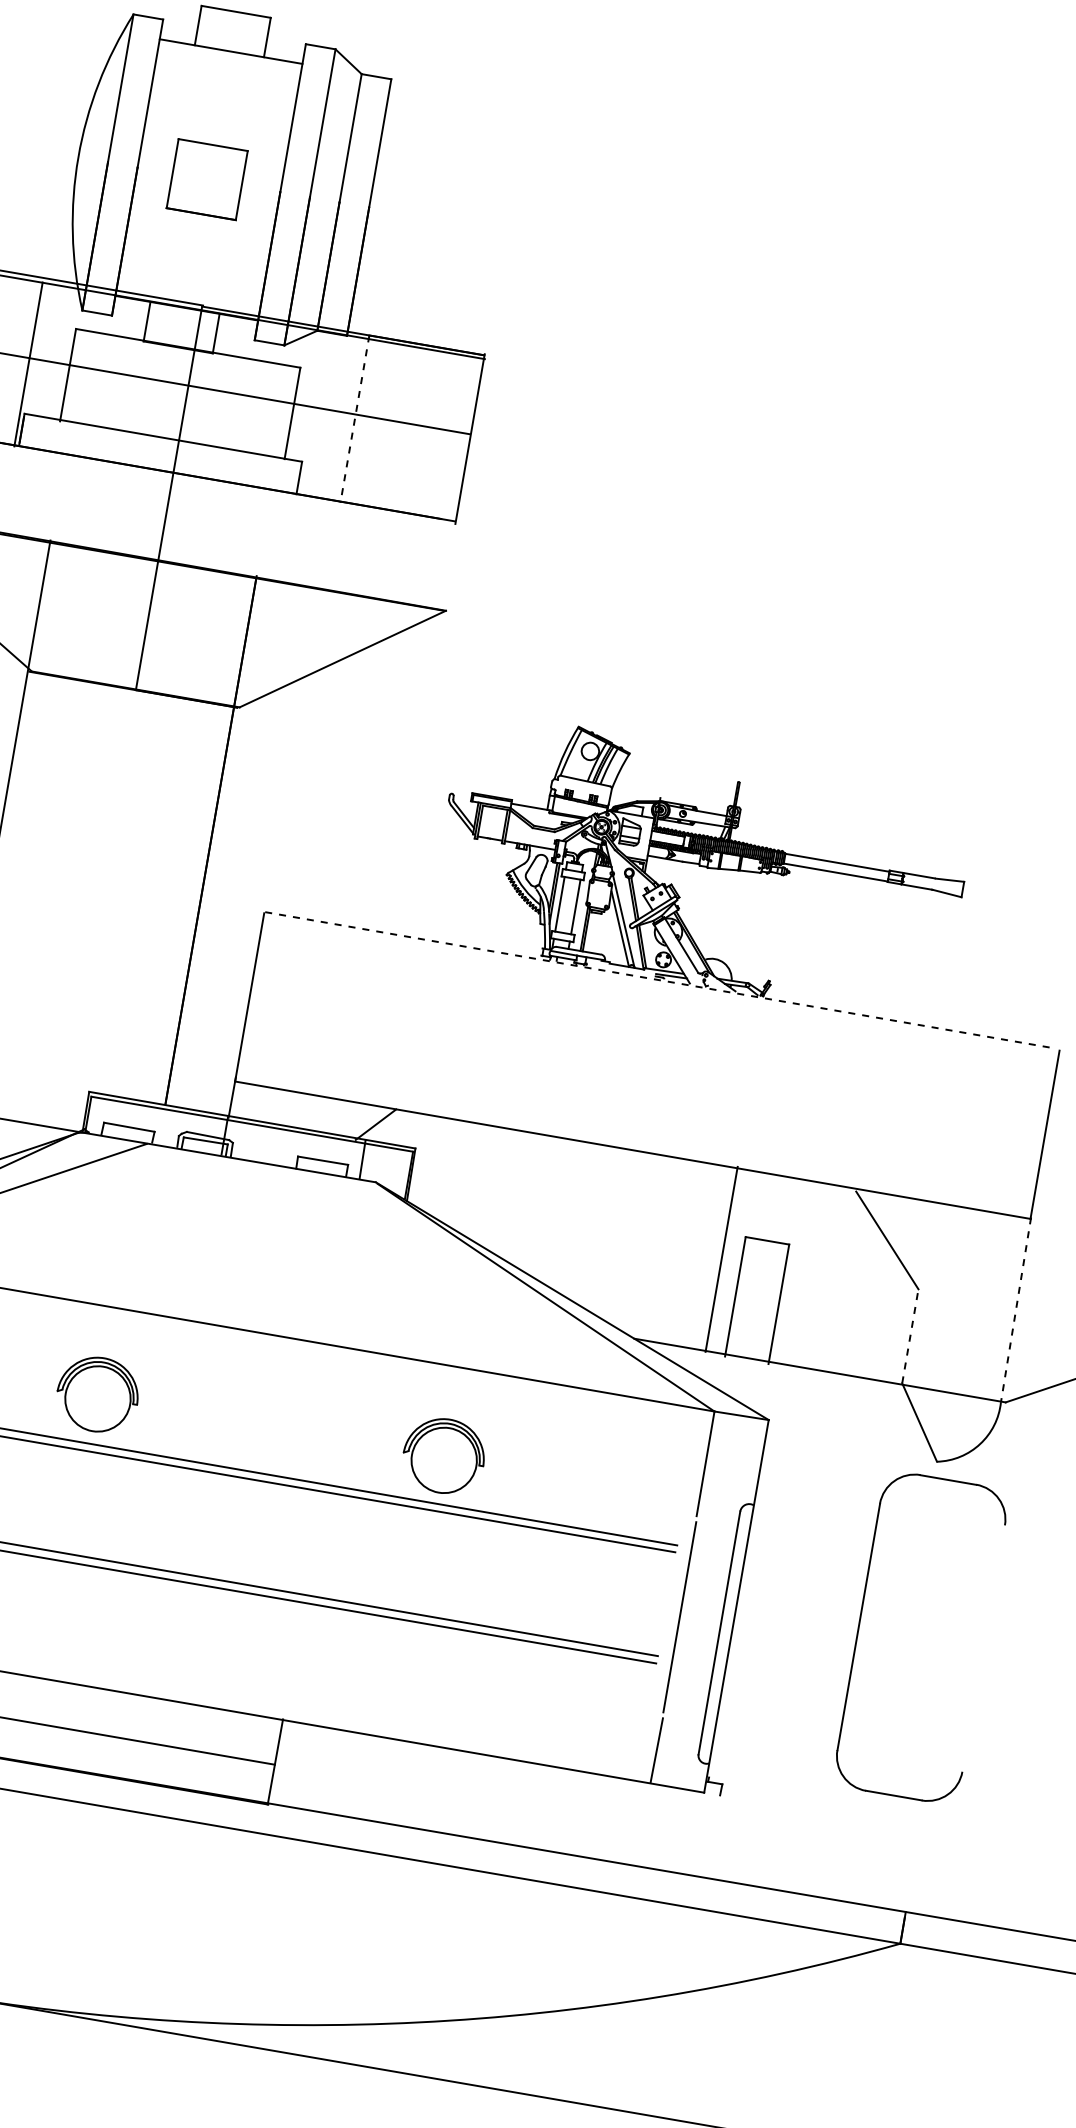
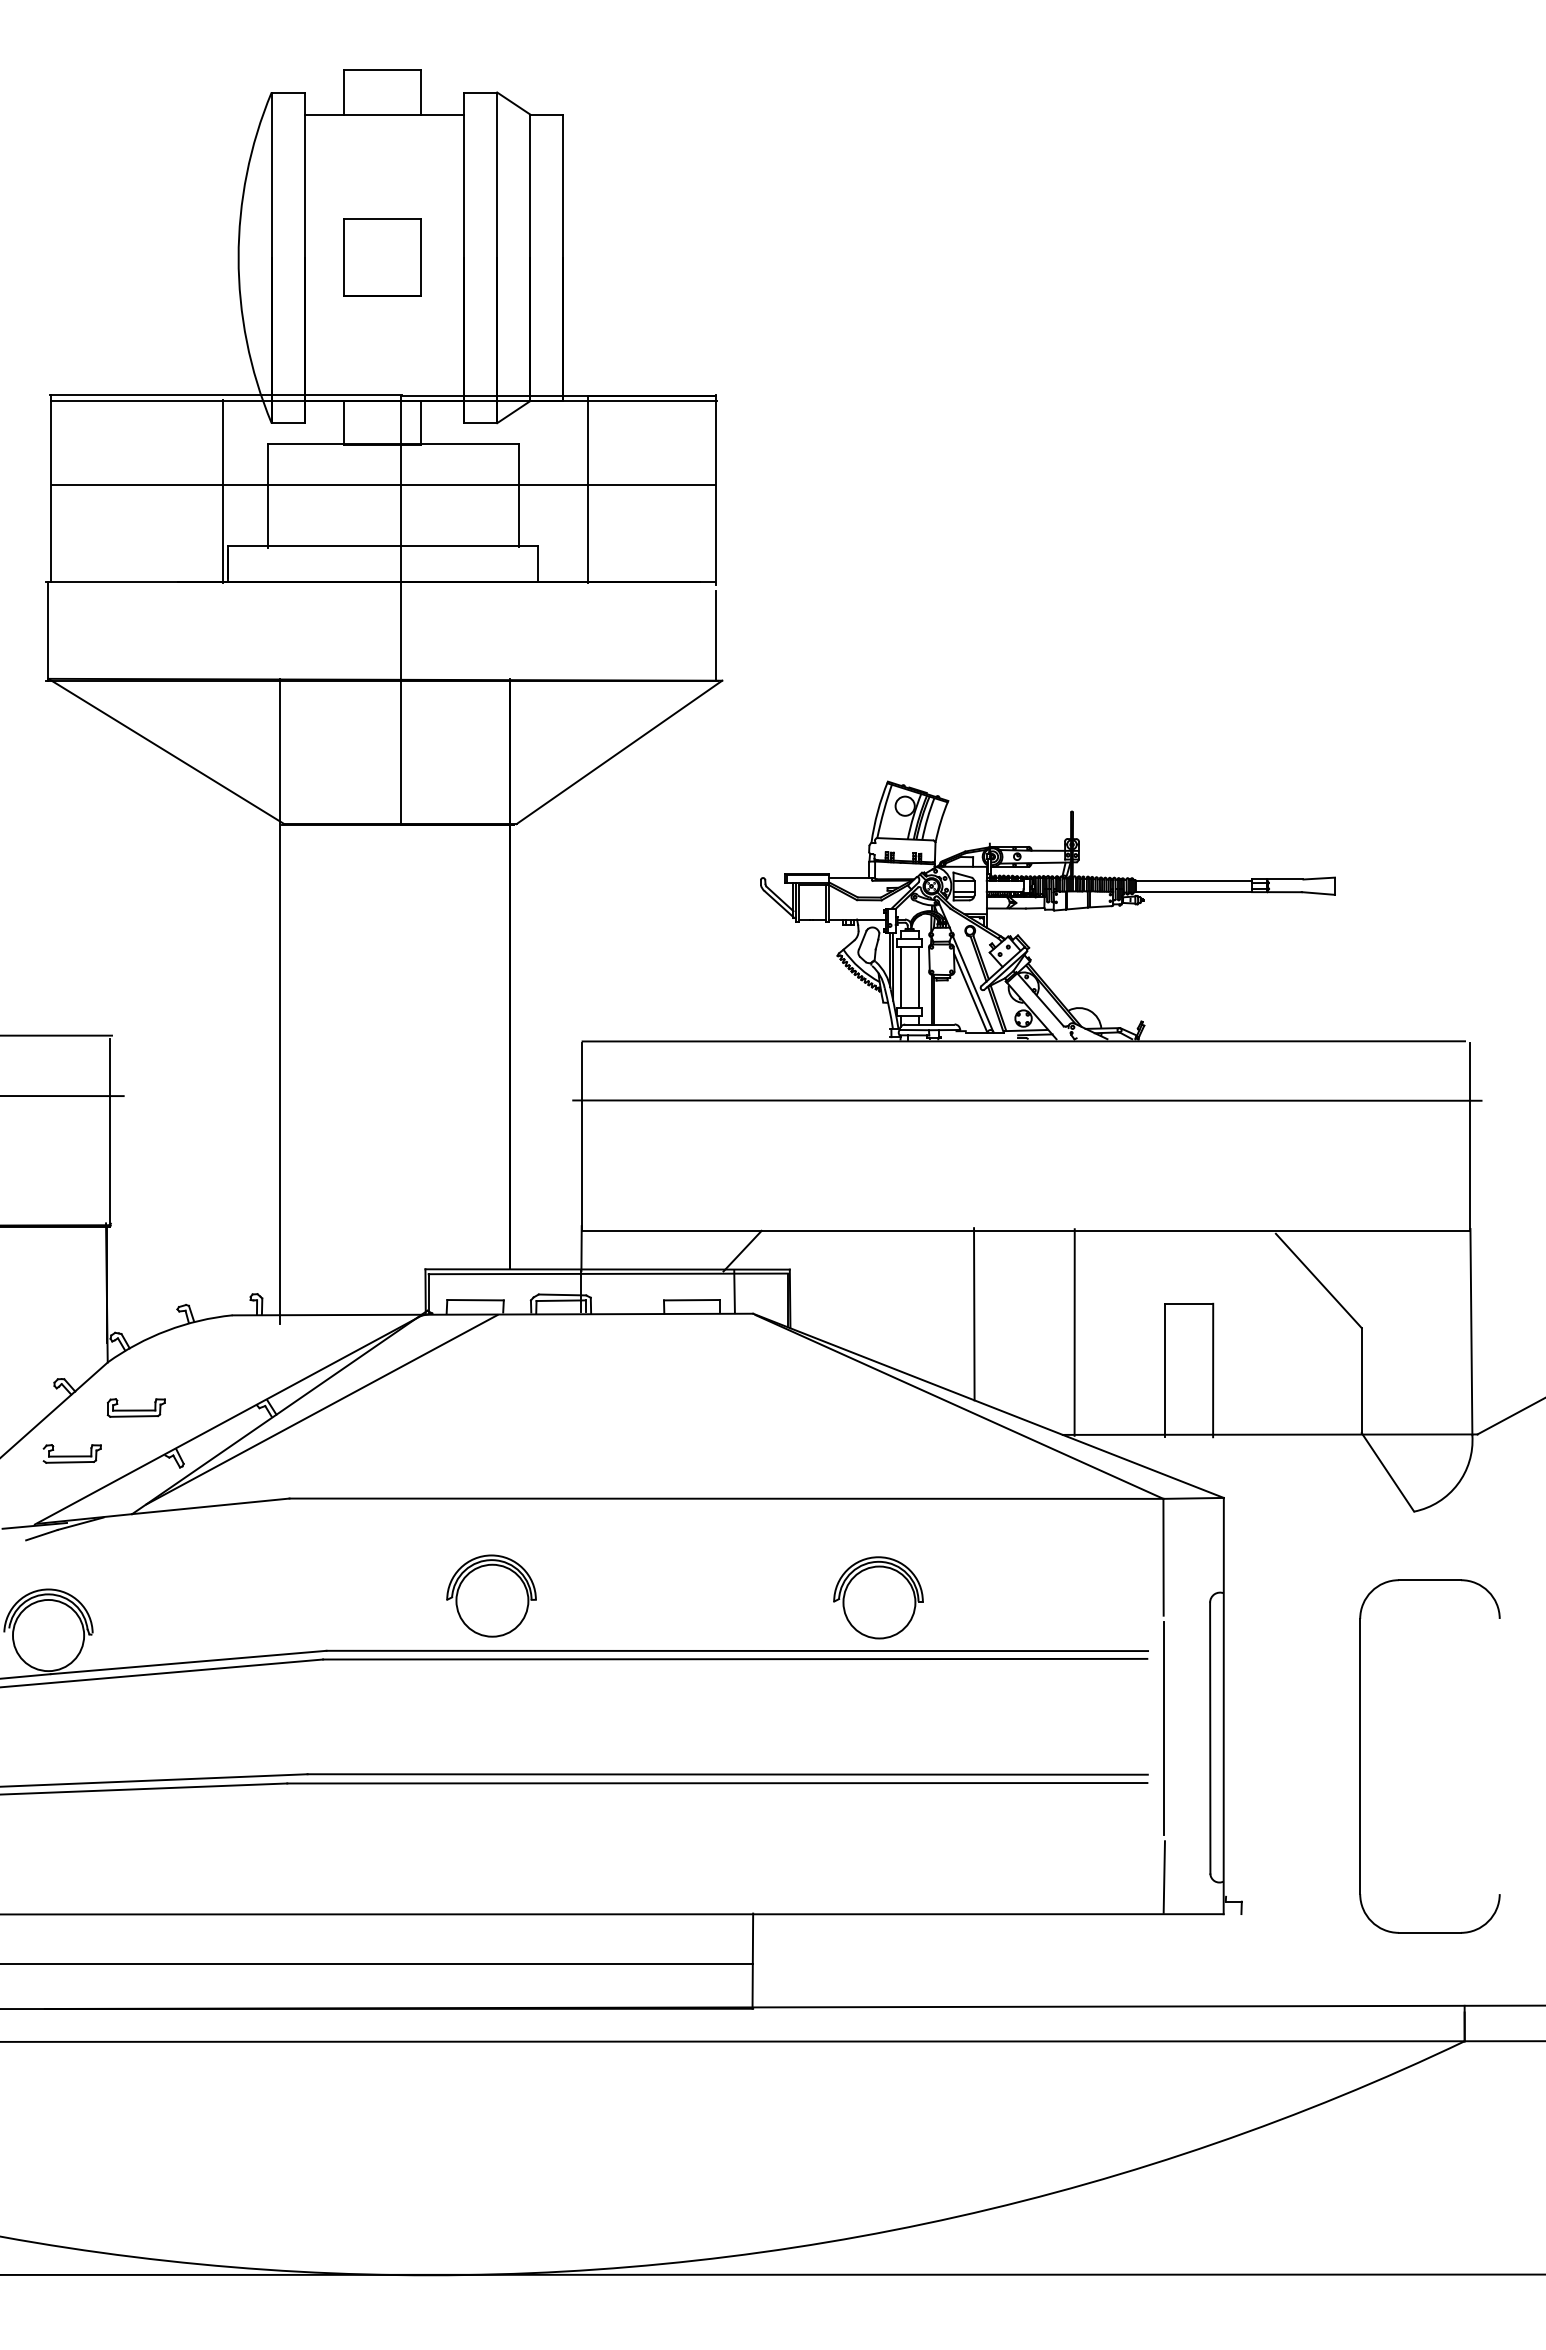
line: (354, 419) -> (587, 490), dashed -> solid
line: (446, 570) -> (715, 636), added
line: (660, 980) -> (1024, 1041), dashed -> solid
line: (654, 1033) -> (1027, 1100), added
line: (573, 1217) -> (974, 1314), added
line: (721, 1259) -> (1074, 1332), moved
line: (1016, 1310) -> (1471, 1332), dashed -> solid
line: (910, 1336) -> (1361, 1380), dashed -> solid
part: (858, 1627) -> (1360, 1756), moved

